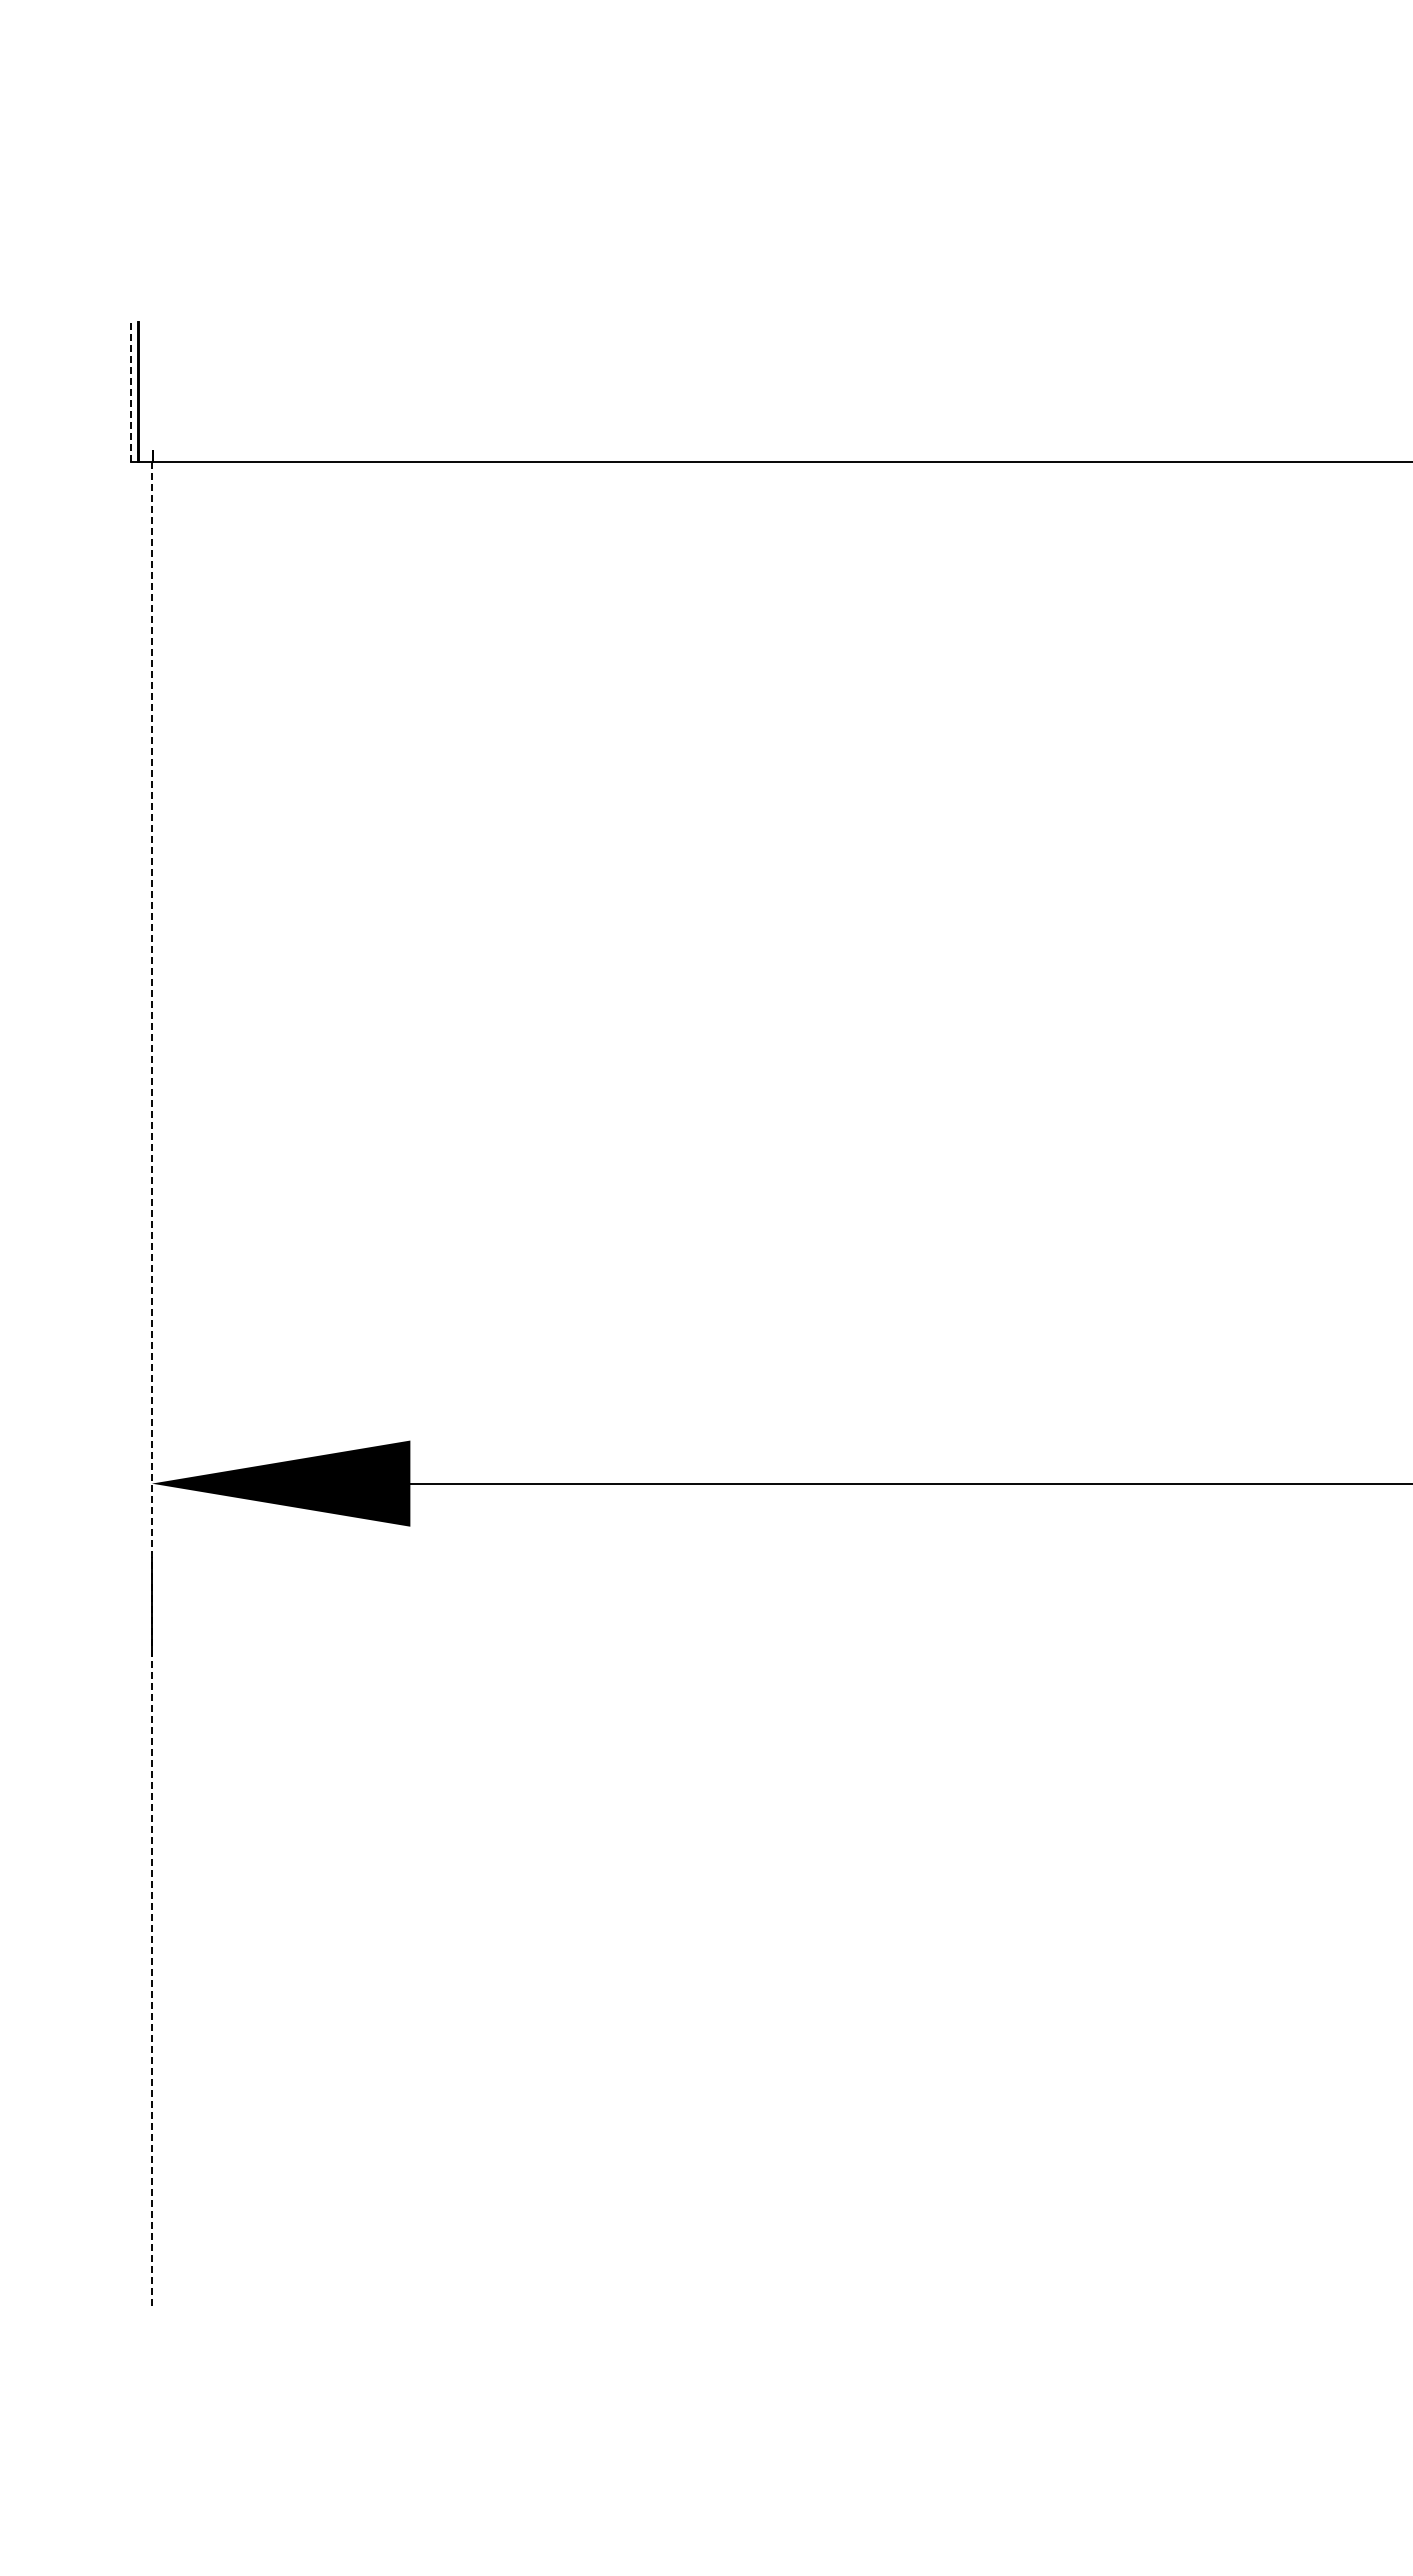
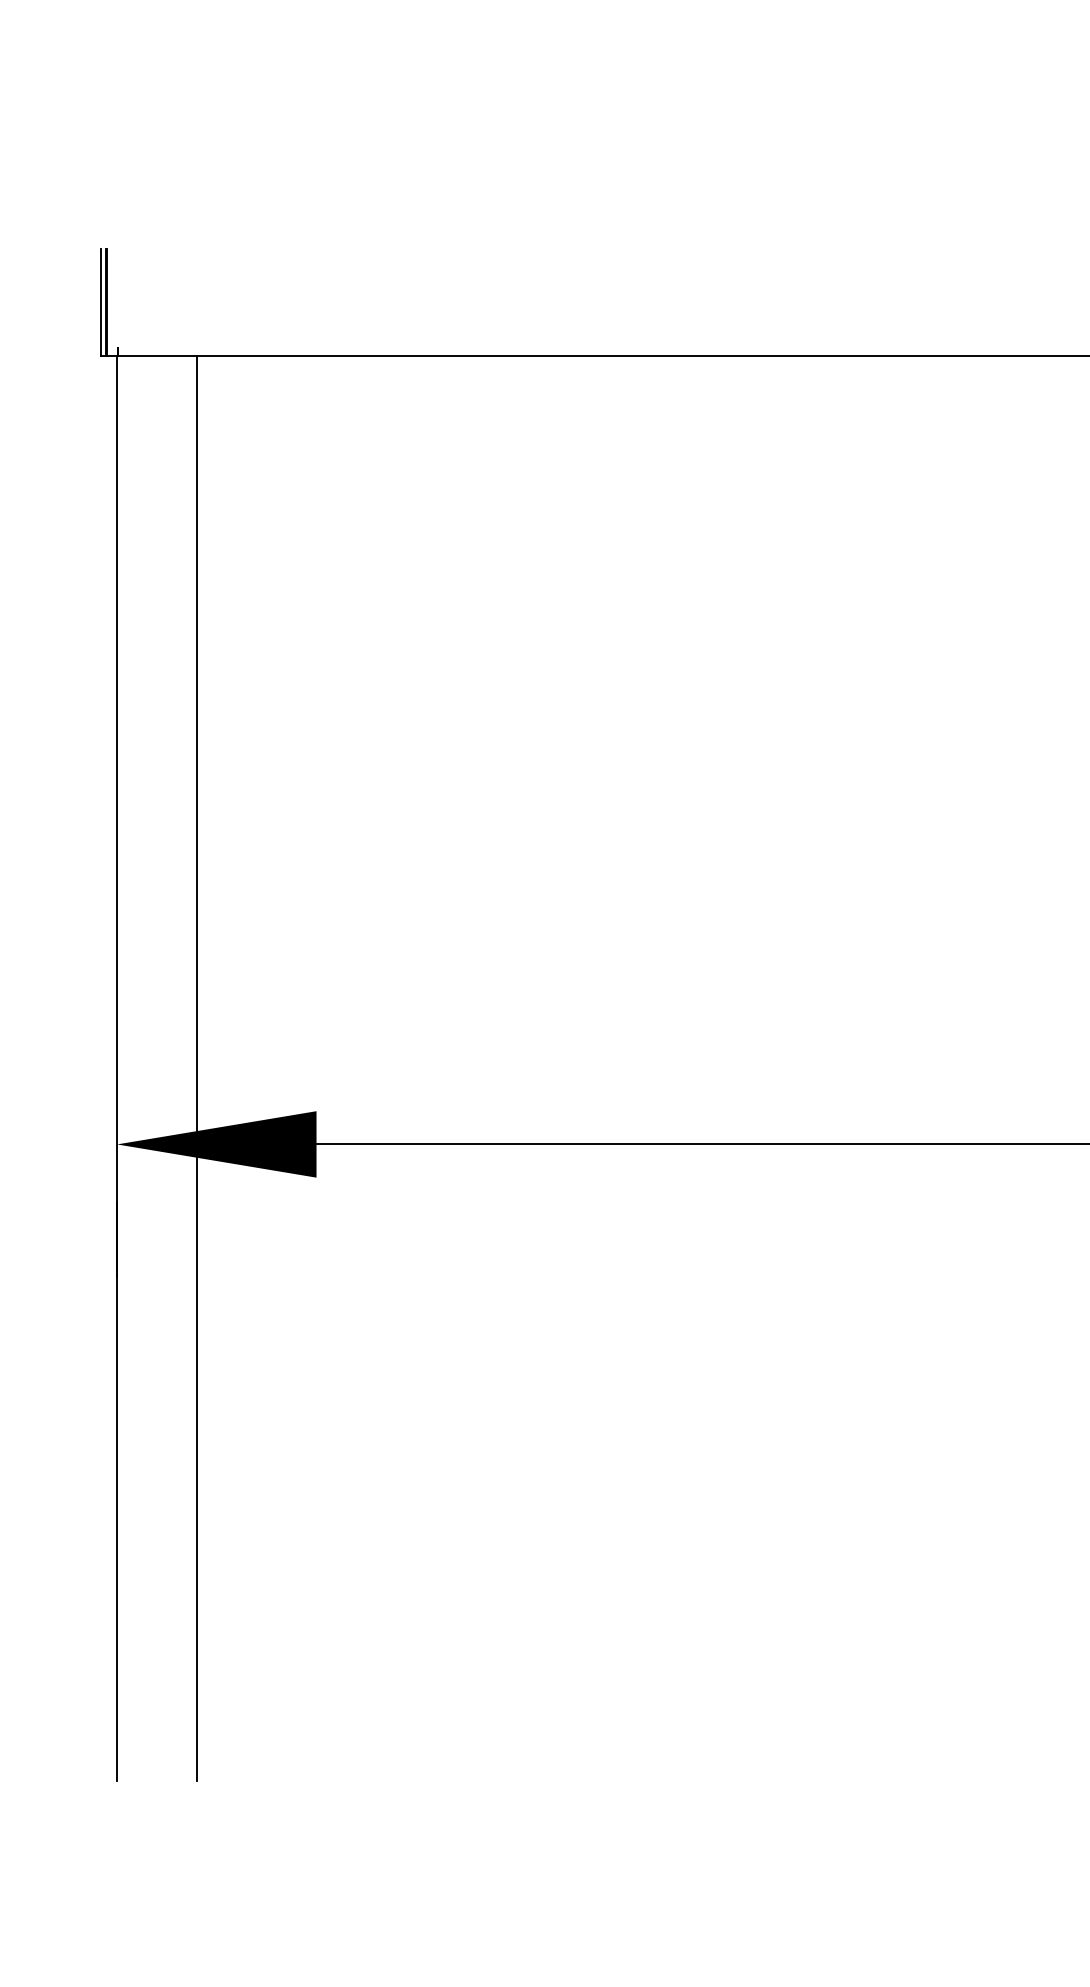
line: (131, 392) -> (101, 302), dashed -> solid
line: (151, 1385) -> (116, 1068), dashed -> solid
line: (255, 1385) -> (197, 1068), added

